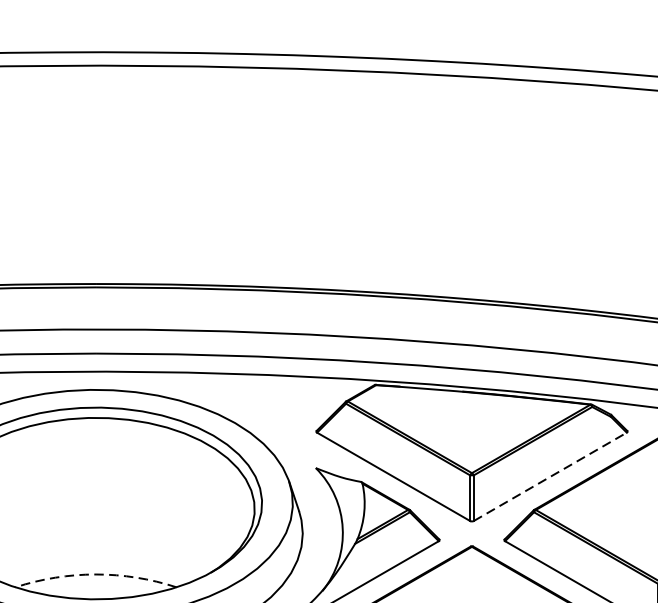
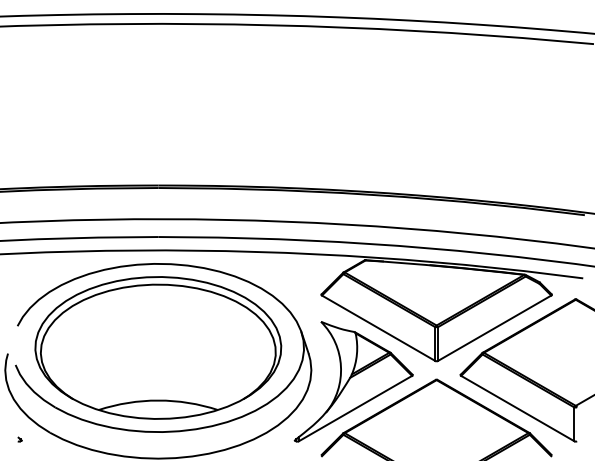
line: (551, 477) -> (495, 328), dashed -> solid
arc: (96, 574) -> (158, 400), dashed -> solid

